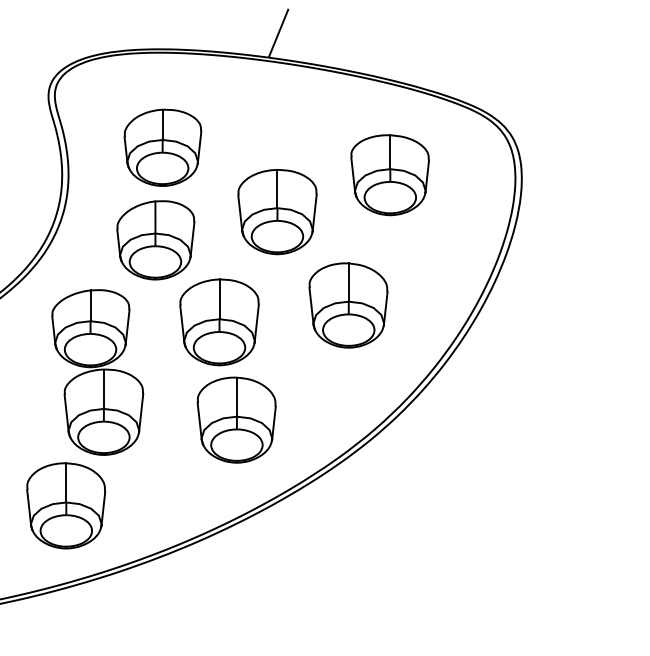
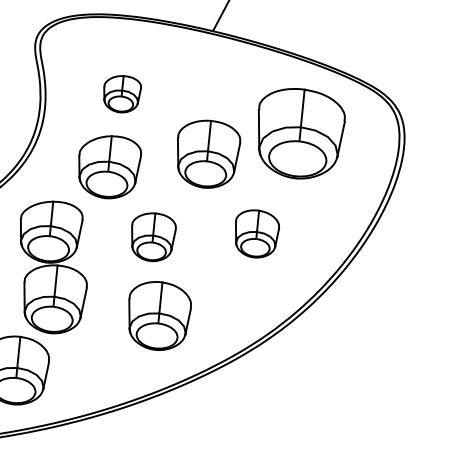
part: (162, 147) -> (121, 94), size x0.6
part: (389, 175) -> (299, 134), size x1.4
part: (348, 305) -> (256, 234), size x0.7
part: (219, 322) -> (152, 237), size x0.7

